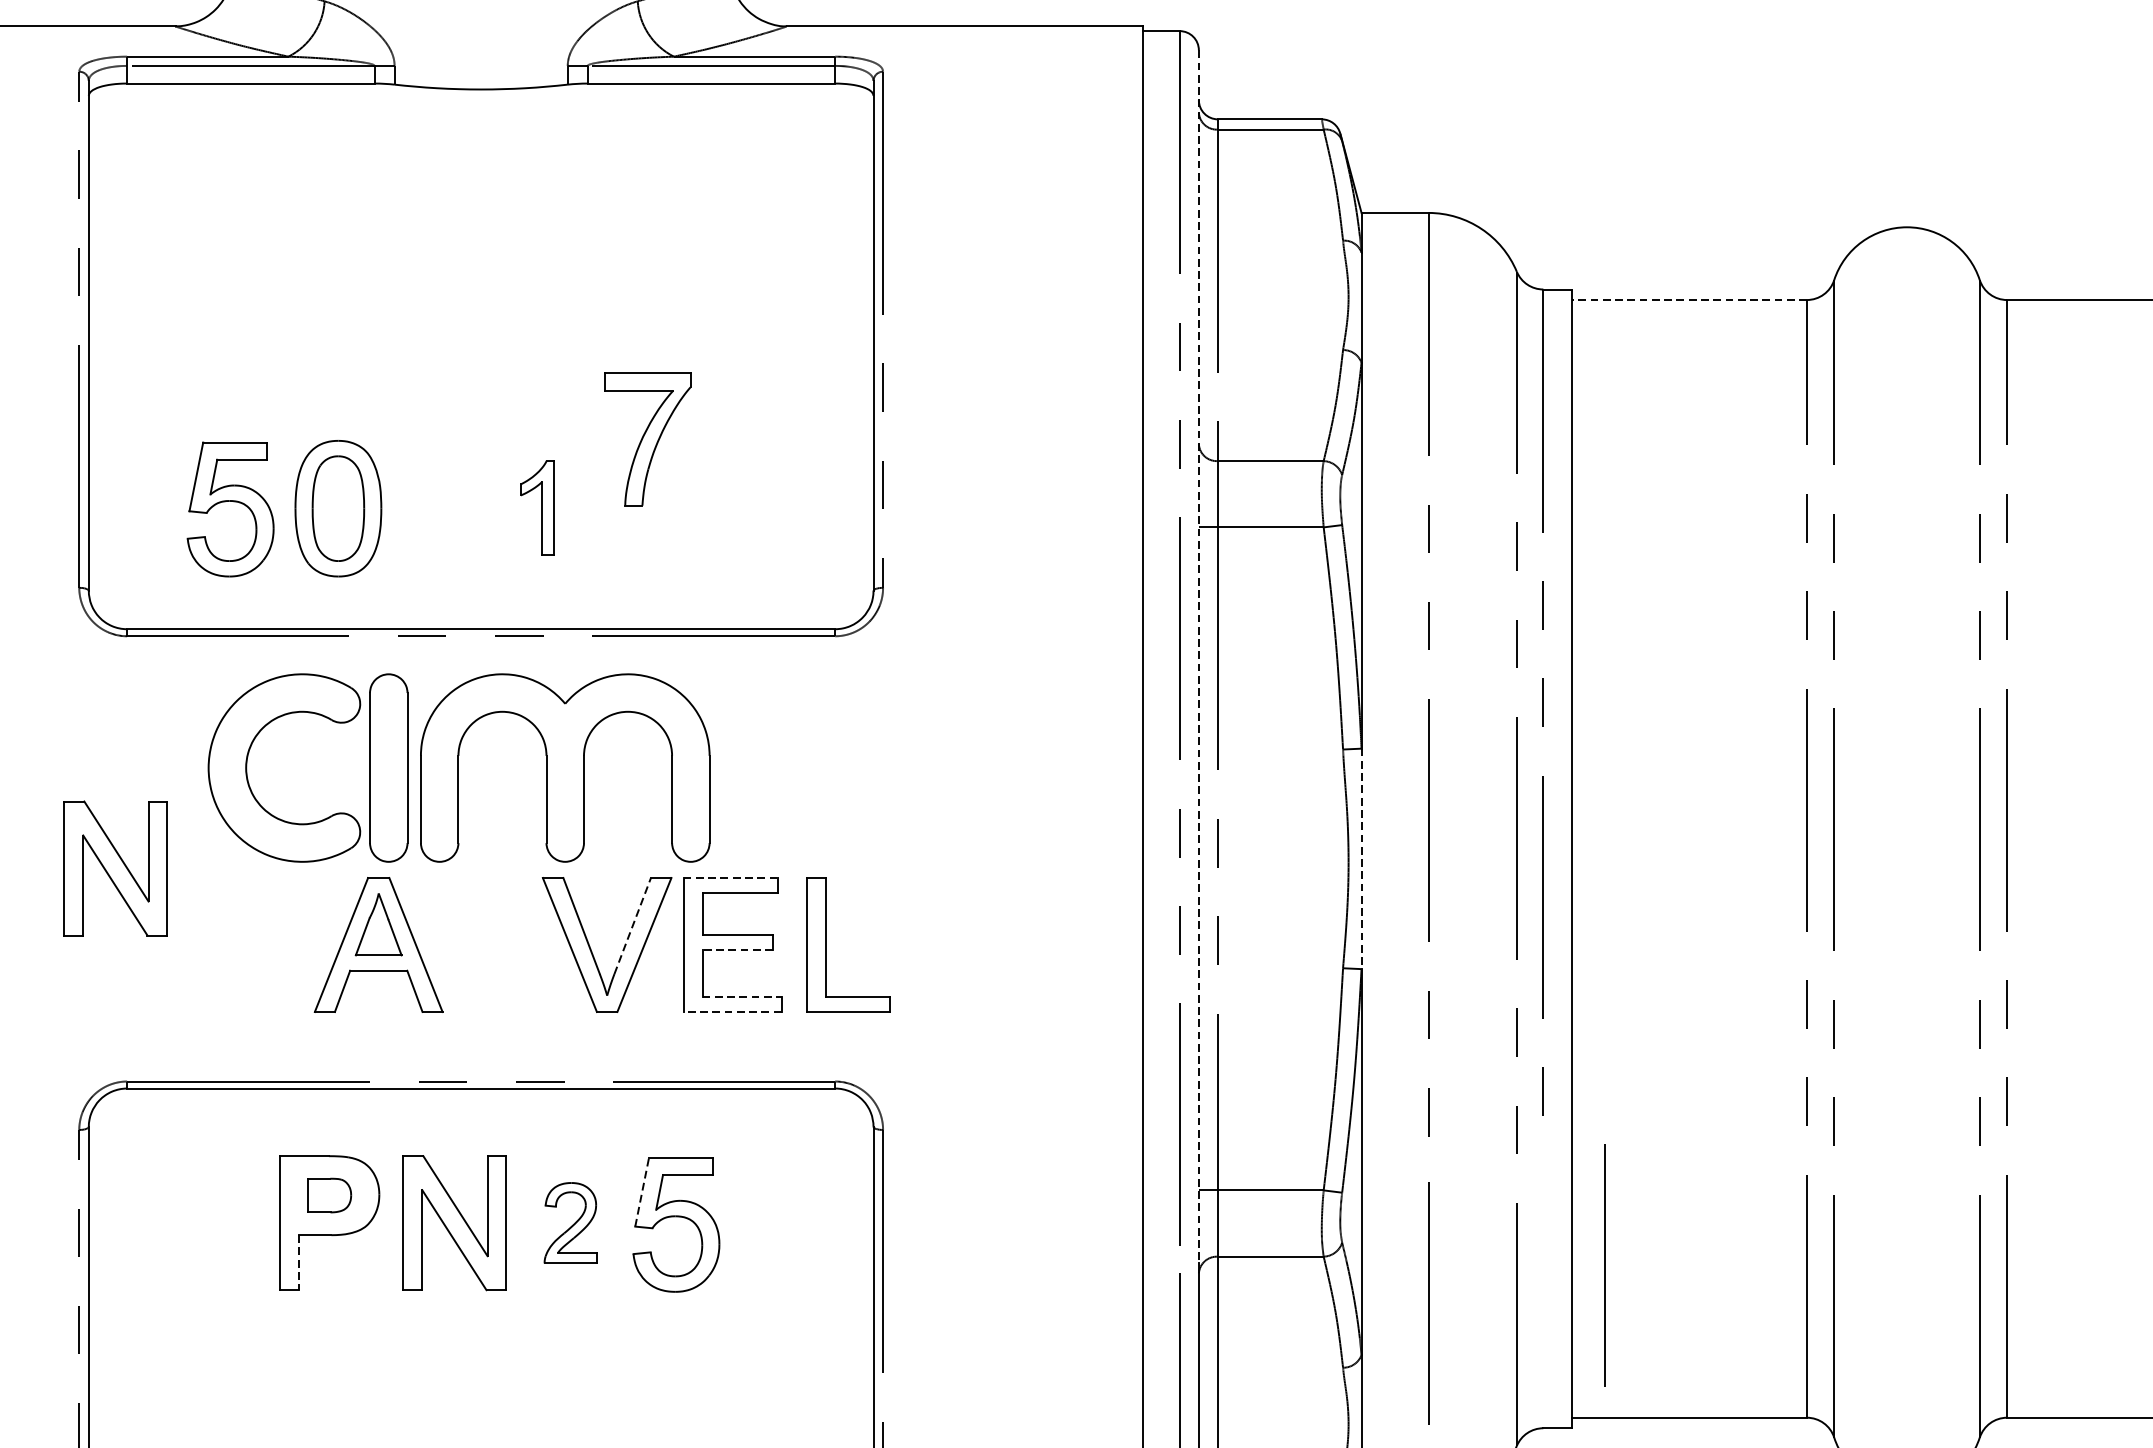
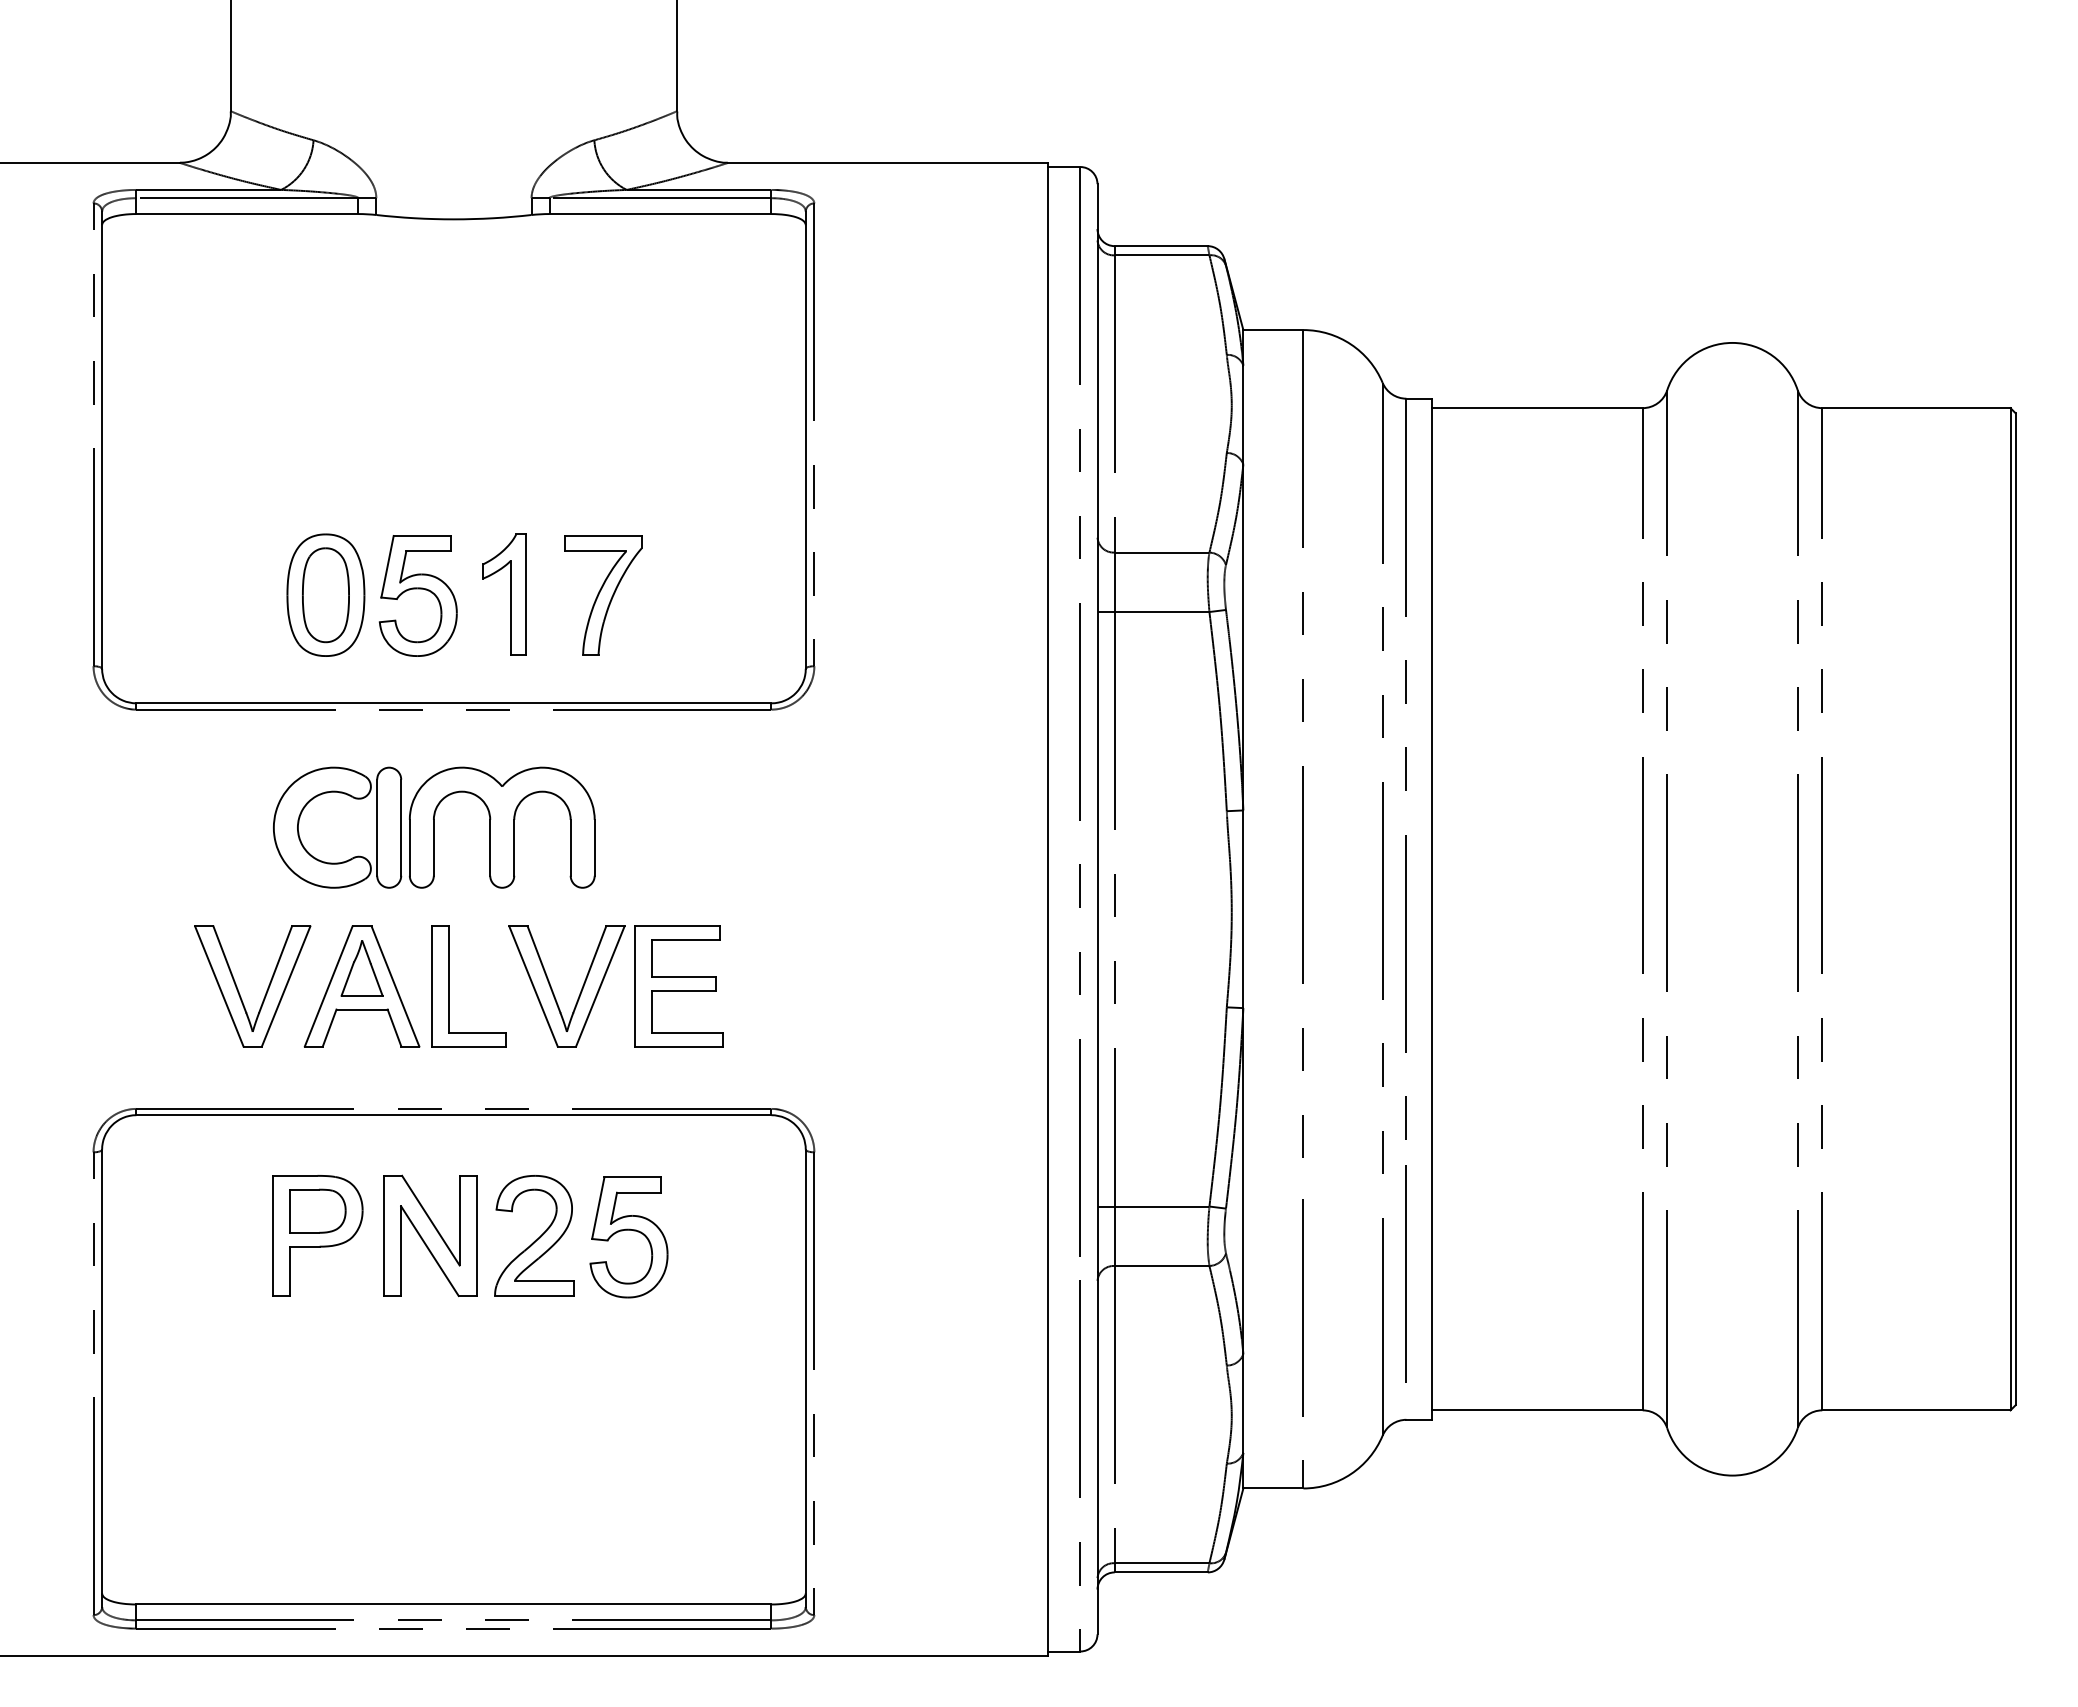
line: (1688, 300) -> (1536, 408), dashed -> solid
part: (647, 439) -> (603, 595), moved
part: (537, 507) -> (504, 594), size x1.43
part: (229, 508) -> (417, 595), moved
line: (1198, 657) -> (1097, 728), dashed -> solid
part: (459, 767) -> (434, 827), size x0.71
line: (1361, 859) -> (1243, 909), dashed -> solid
part: (116, 868) -> (126, 917), removed
line: (731, 878) -> (678, 926), dashed -> solid
line: (633, 926) -> (590, 969), dashed -> solid
part: (826, 945) -> (449, 986), moved
part: (242, 950) -> (239, 991), added
line: (737, 950) -> (683, 991), dashed -> solid
line: (742, 996) -> (688, 1032), dashed -> solid
line: (732, 1011) -> (679, 1046), dashed -> solid
line: (642, 1191) -> (598, 1207), dashed -> solid
part: (329, 1194) -> (317, 1210), size x1.43
part: (571, 1222) -> (534, 1235), size x1.67
line: (298, 1262) -> (290, 1271), dashed -> solid
line: (1603, 1265) -> (1405, 1273), moved

